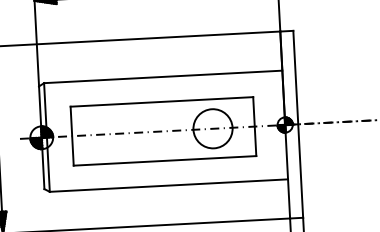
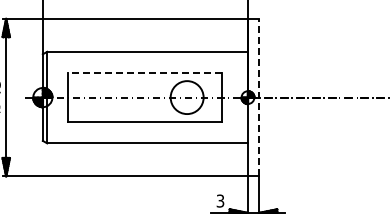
line: (162, 101) -> (145, 72), solid -> dashed
line: (297, 124) -> (258, 97), solid -> dashed

